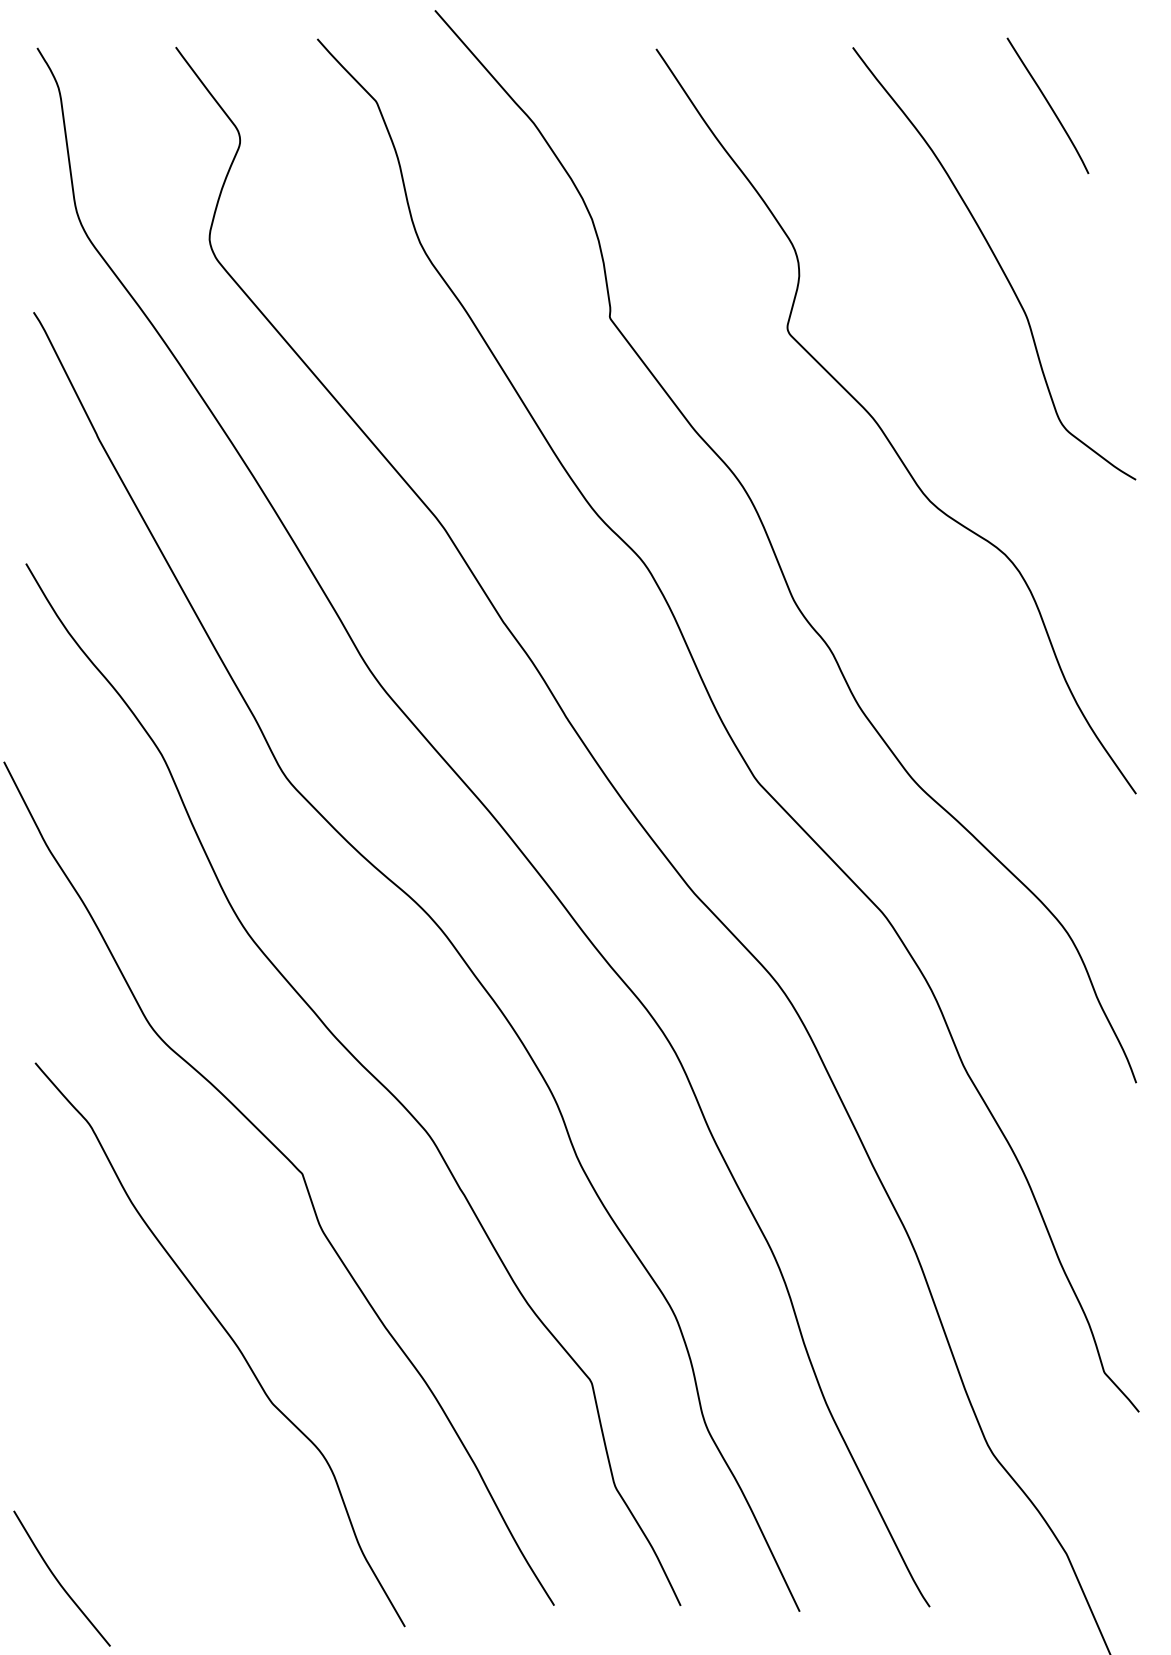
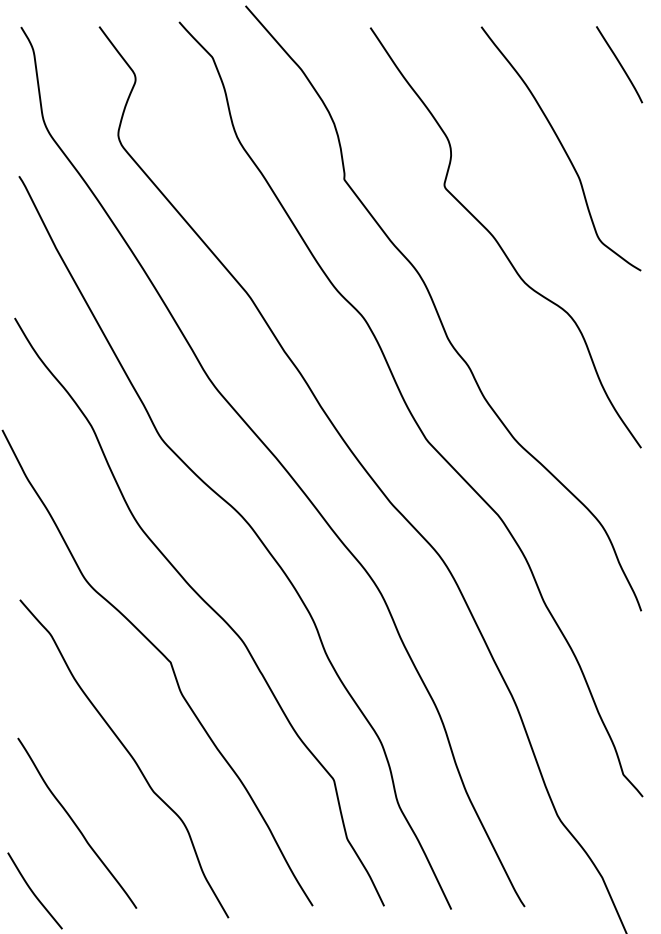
curve: (1047, 105) -> (619, 64), moved
curve: (133, 1457) -> (75, 822), added

